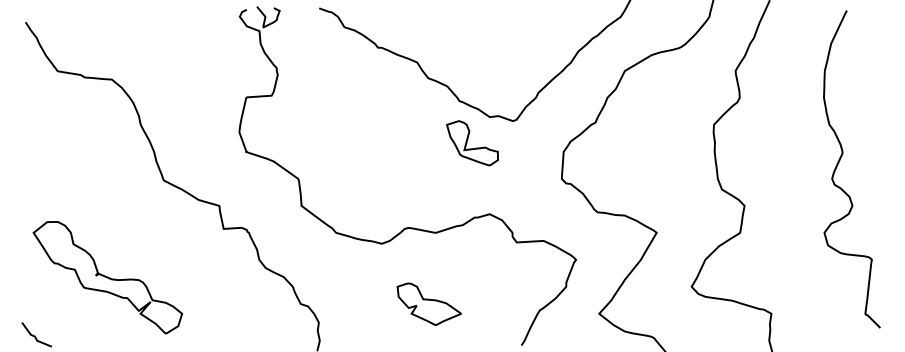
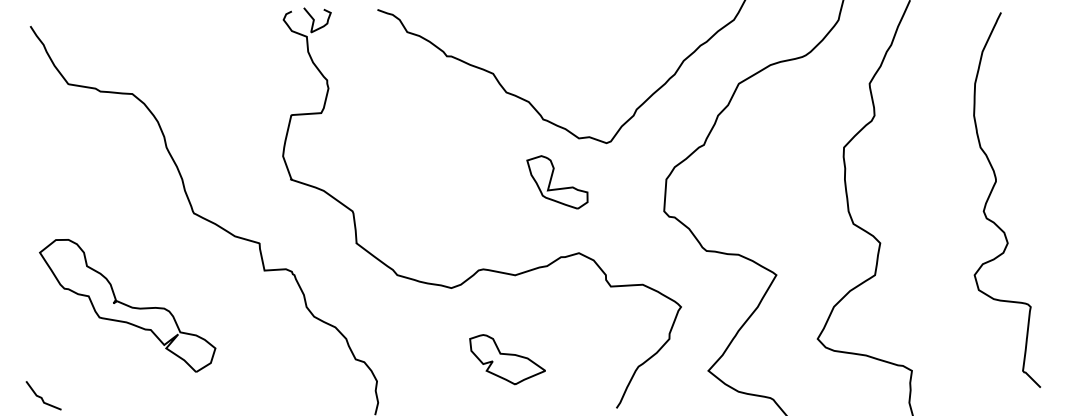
part: (472, 143) -> (557, 182), moved
part: (107, 277) -> (127, 305), moved

